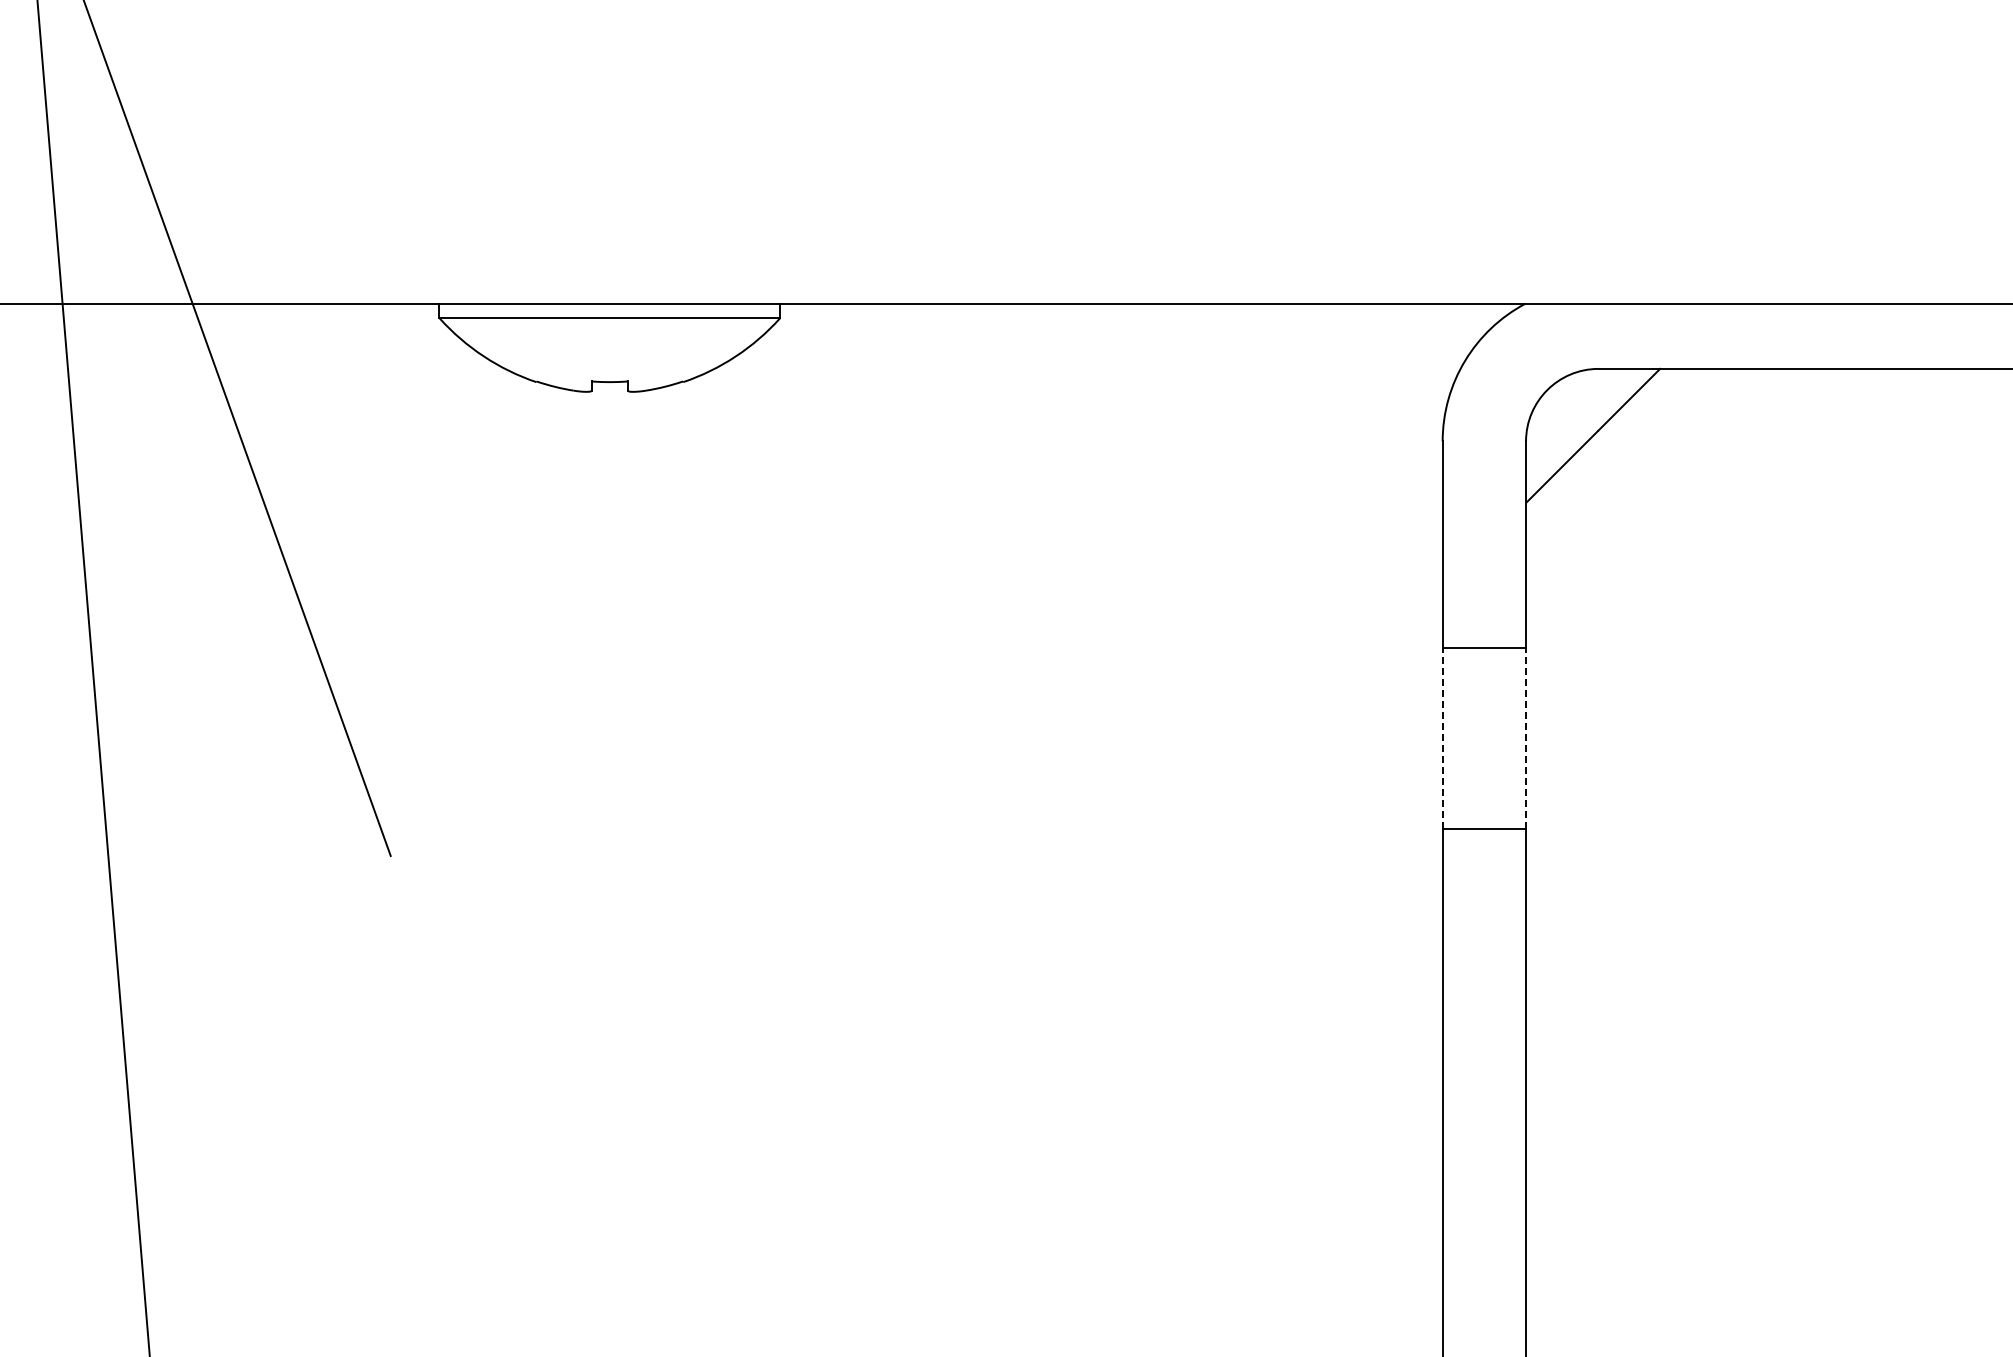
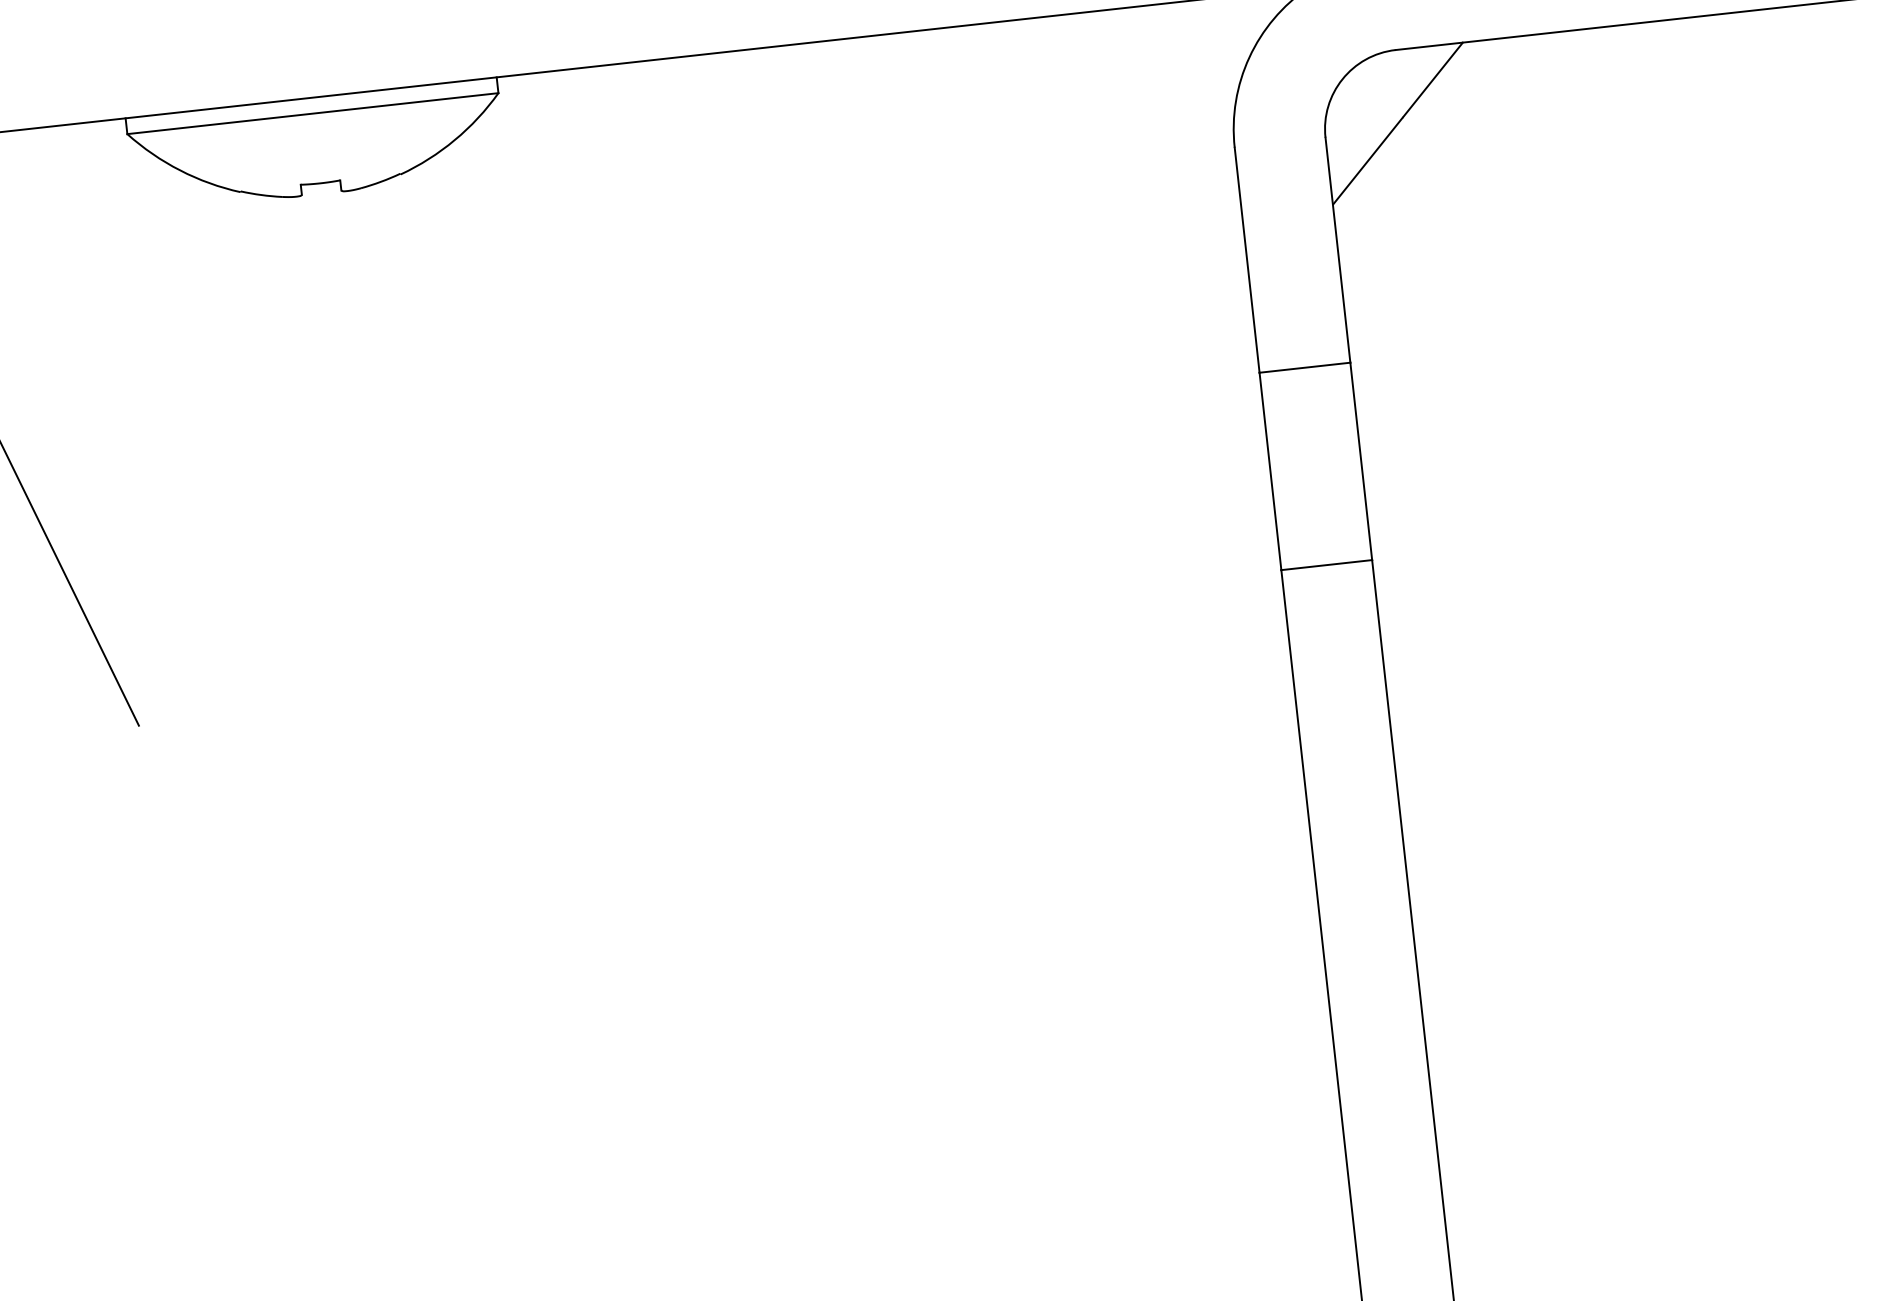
line: (1442, 738) -> (1270, 471), dashed -> solid
line: (1526, 738) -> (1361, 461), dashed -> solid

